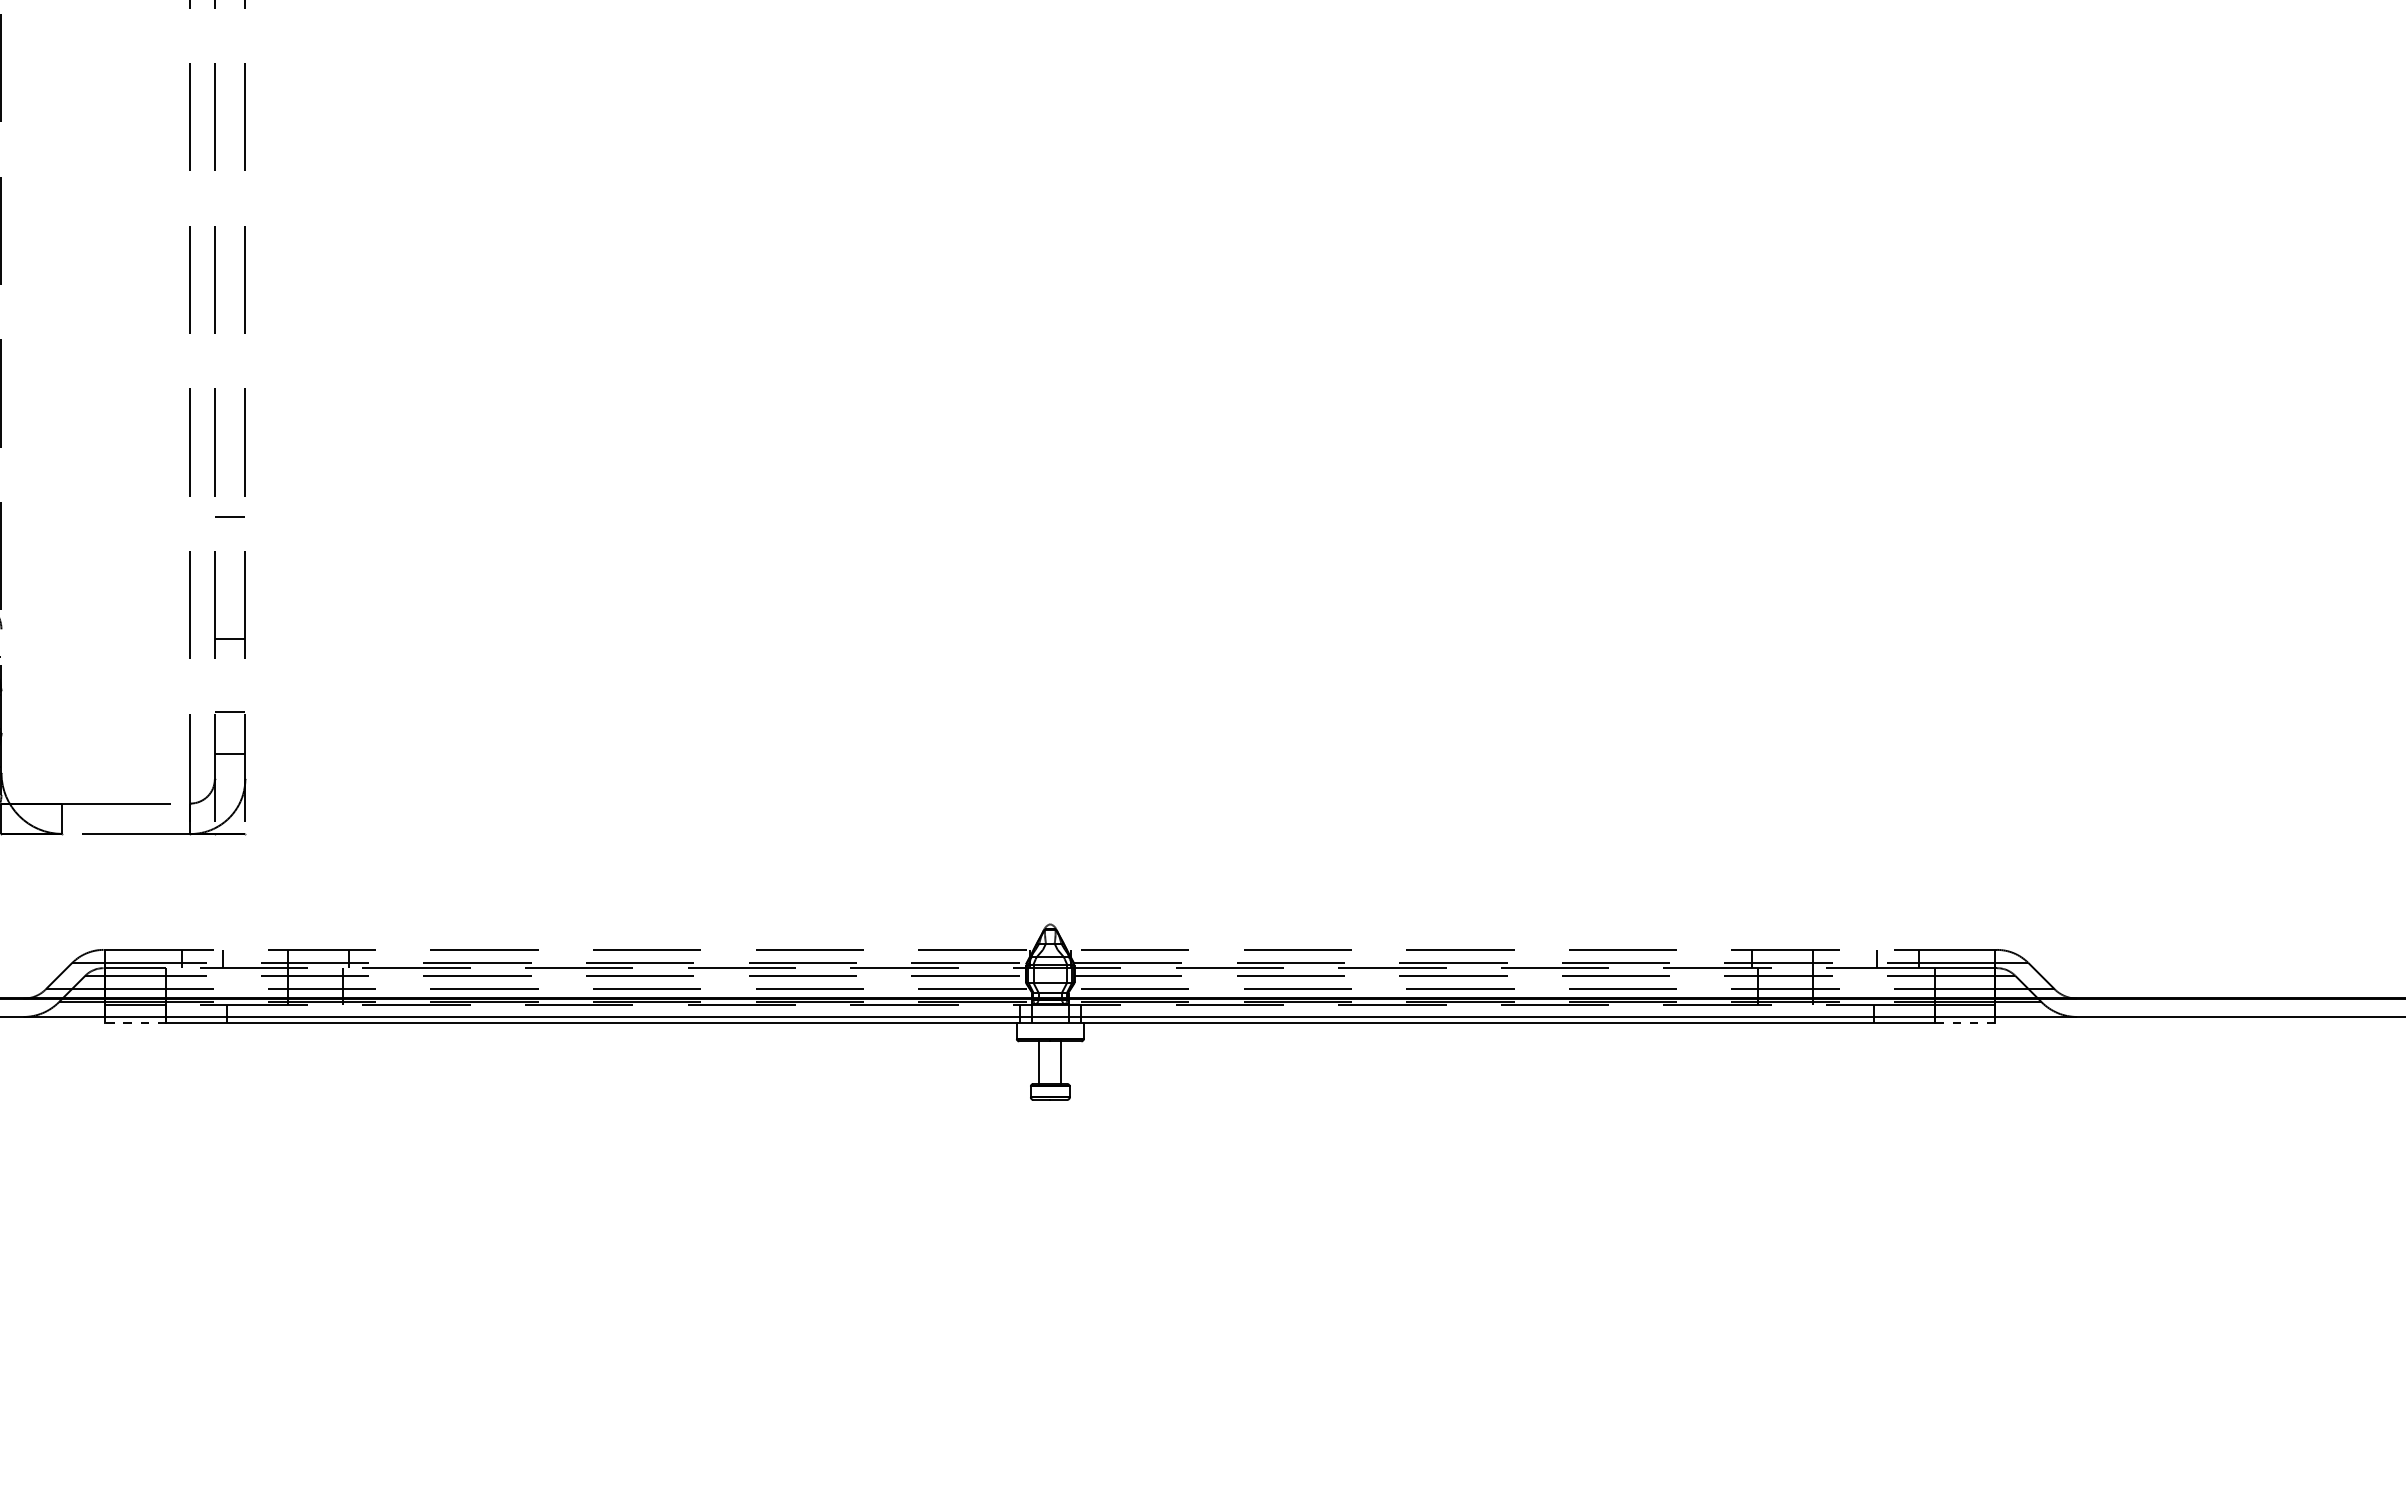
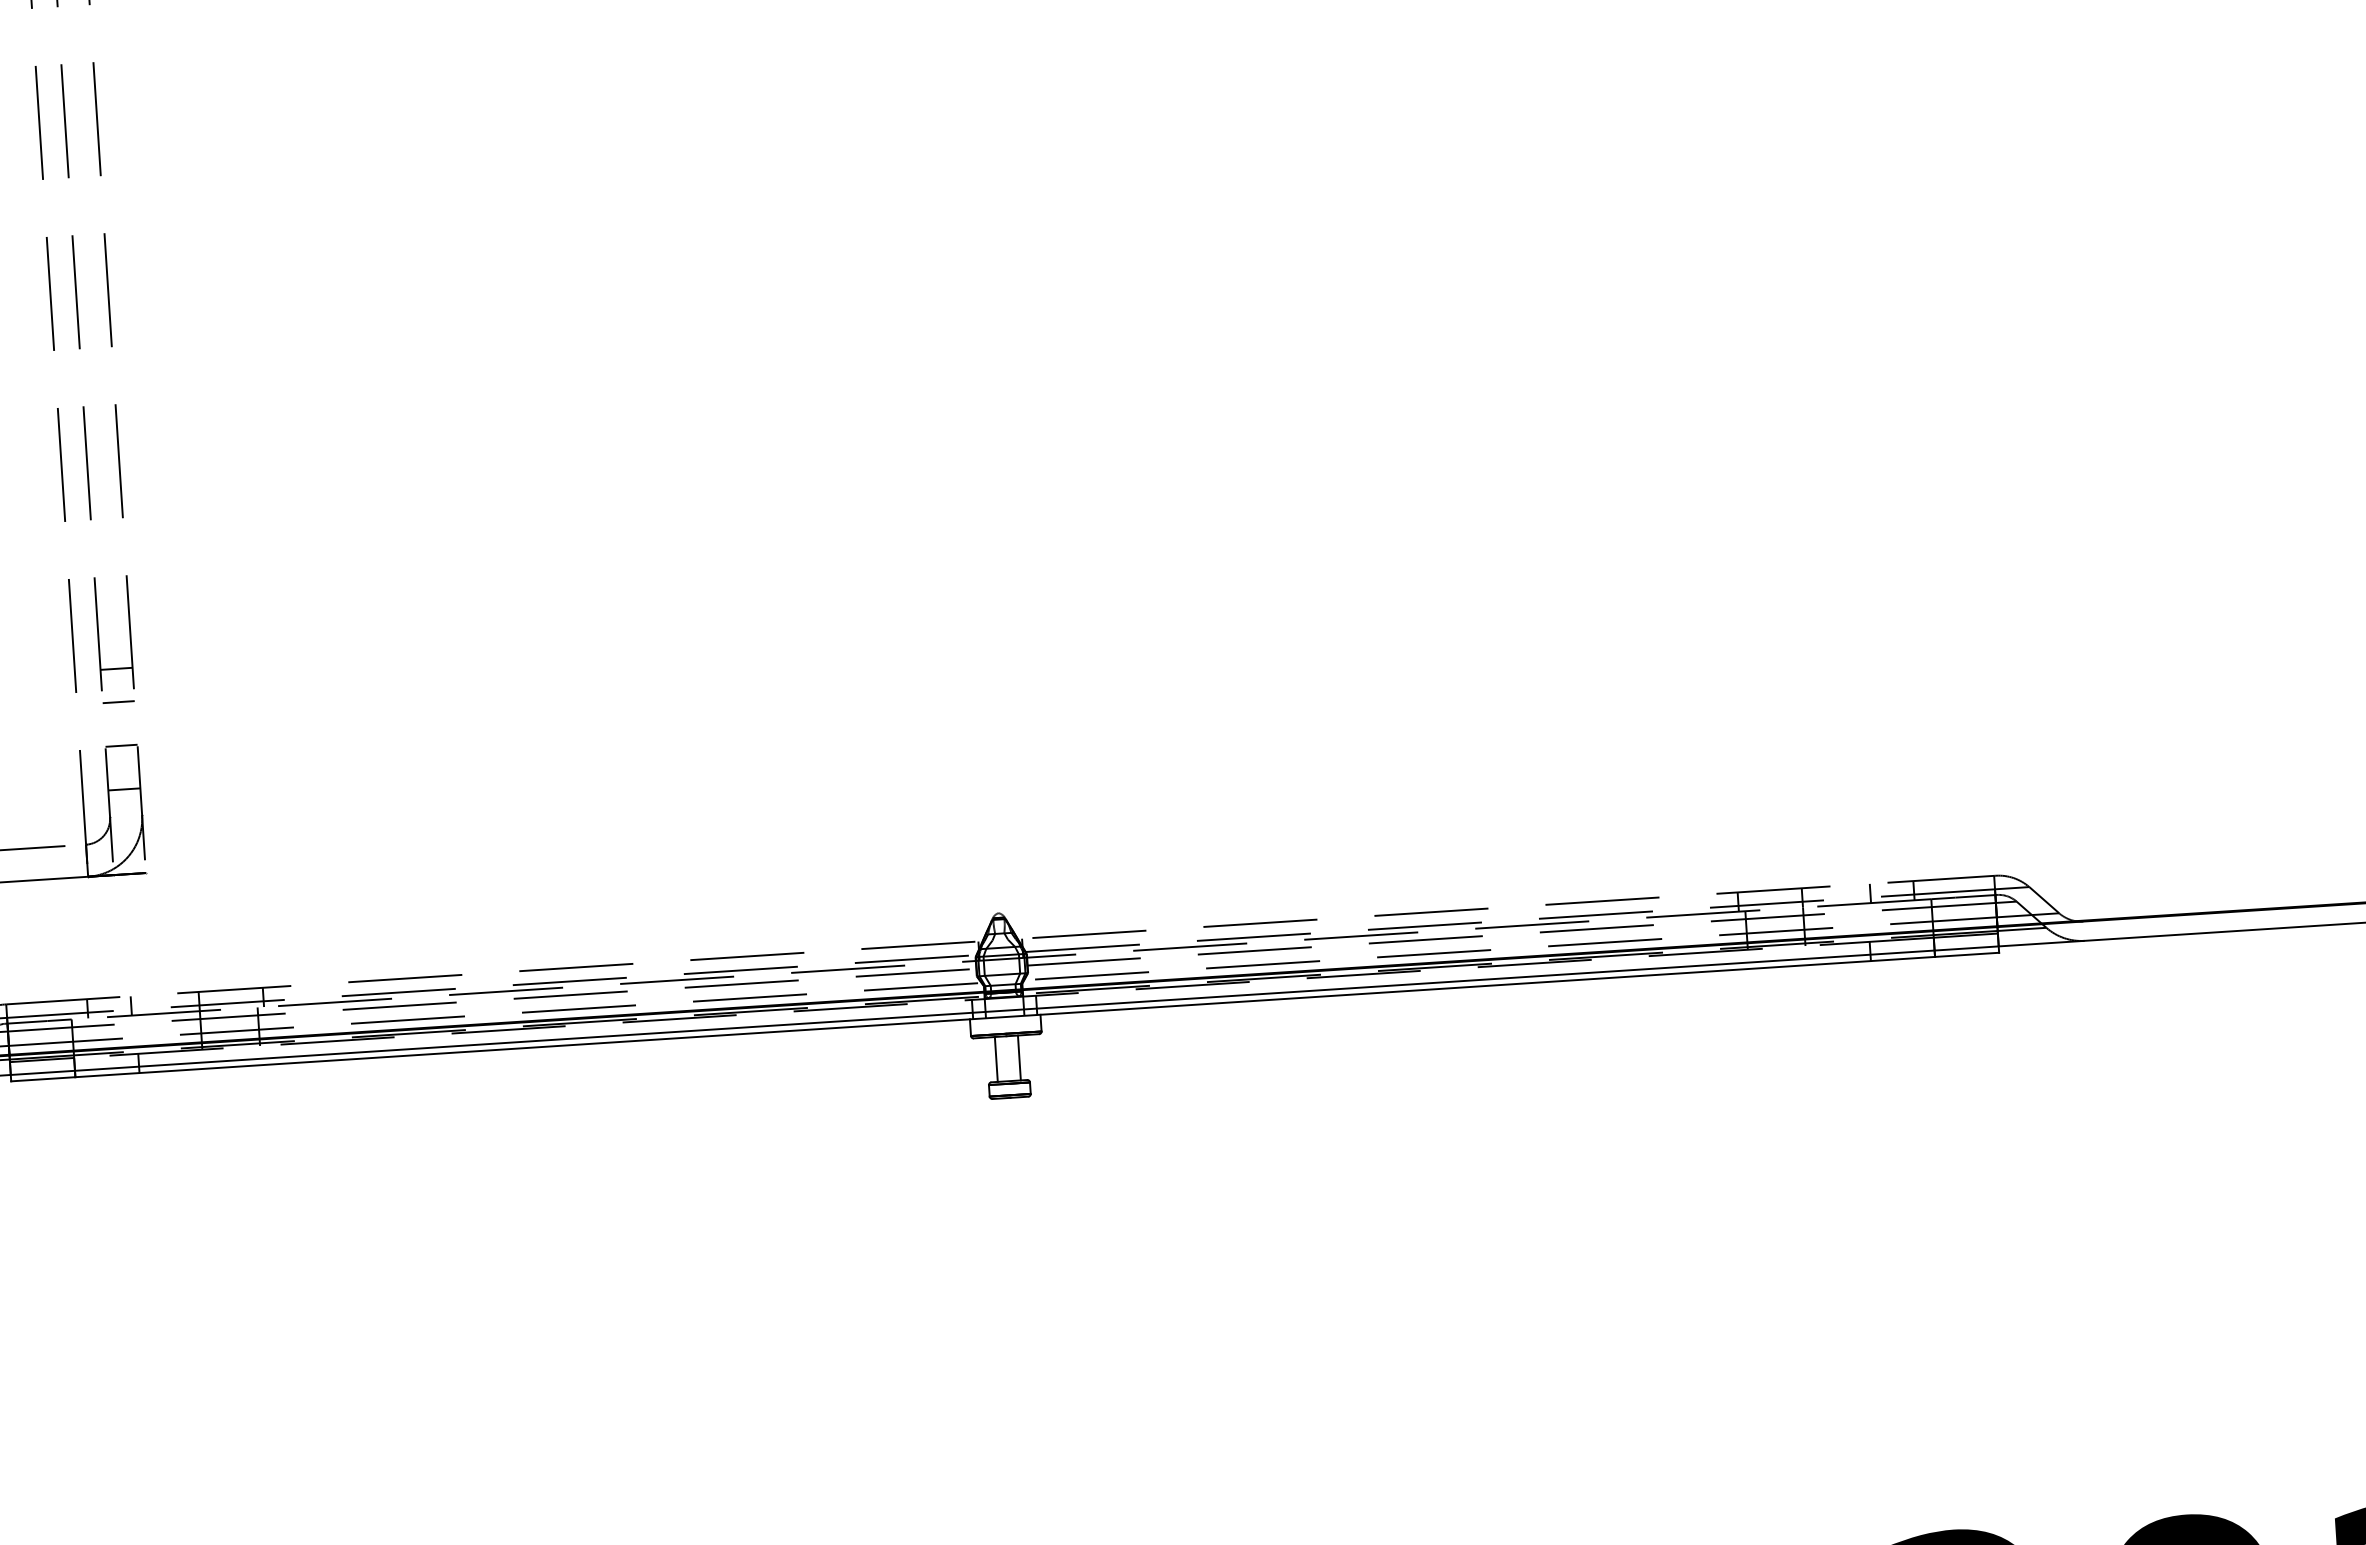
line: (229, 516) -> (118, 702), moved
line: (135, 1023) -> (43, 1079), dashed -> solid
line: (1964, 1023) -> (1966, 955), dashed -> solid

